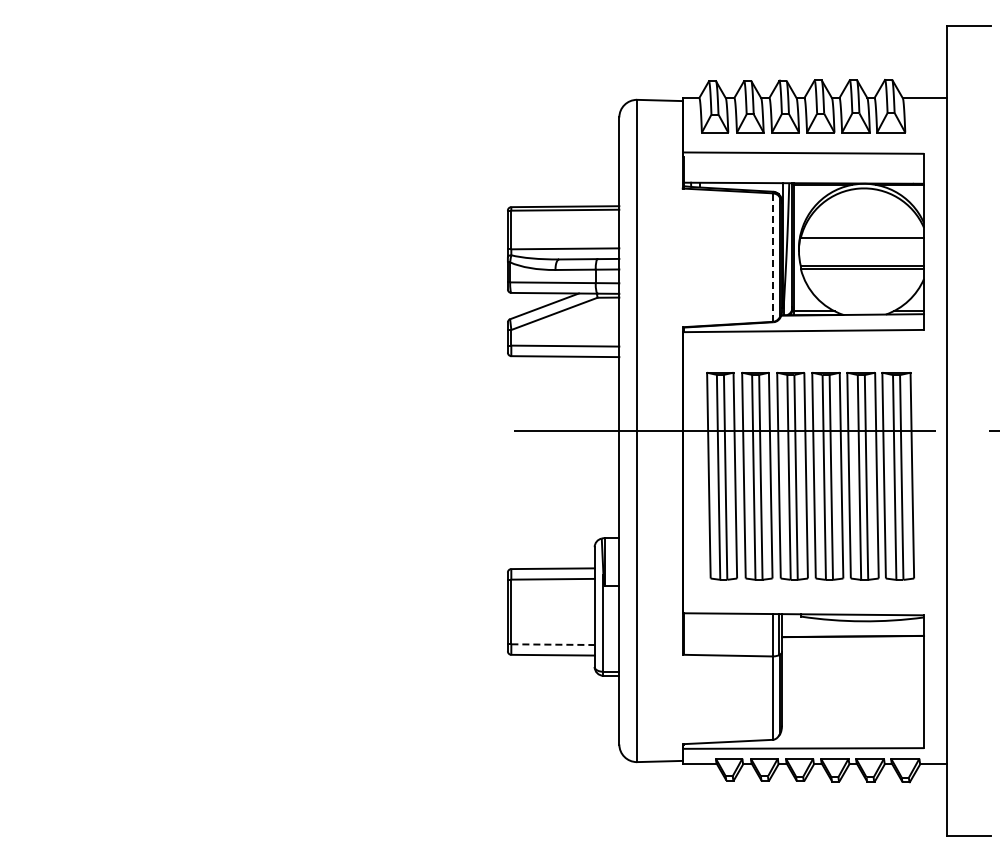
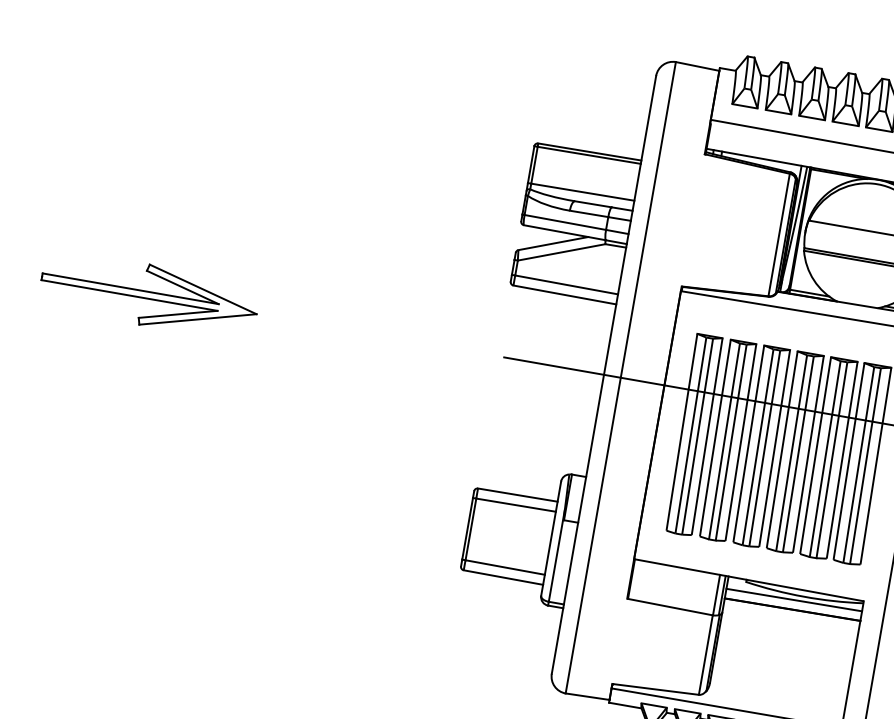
line: (772, 257) -> (778, 234), dashed -> solid
part: (142, 430) -> (149, 295), added
line: (853, 626) -> (794, 600), added
line: (553, 644) -> (505, 567), dashed -> solid

